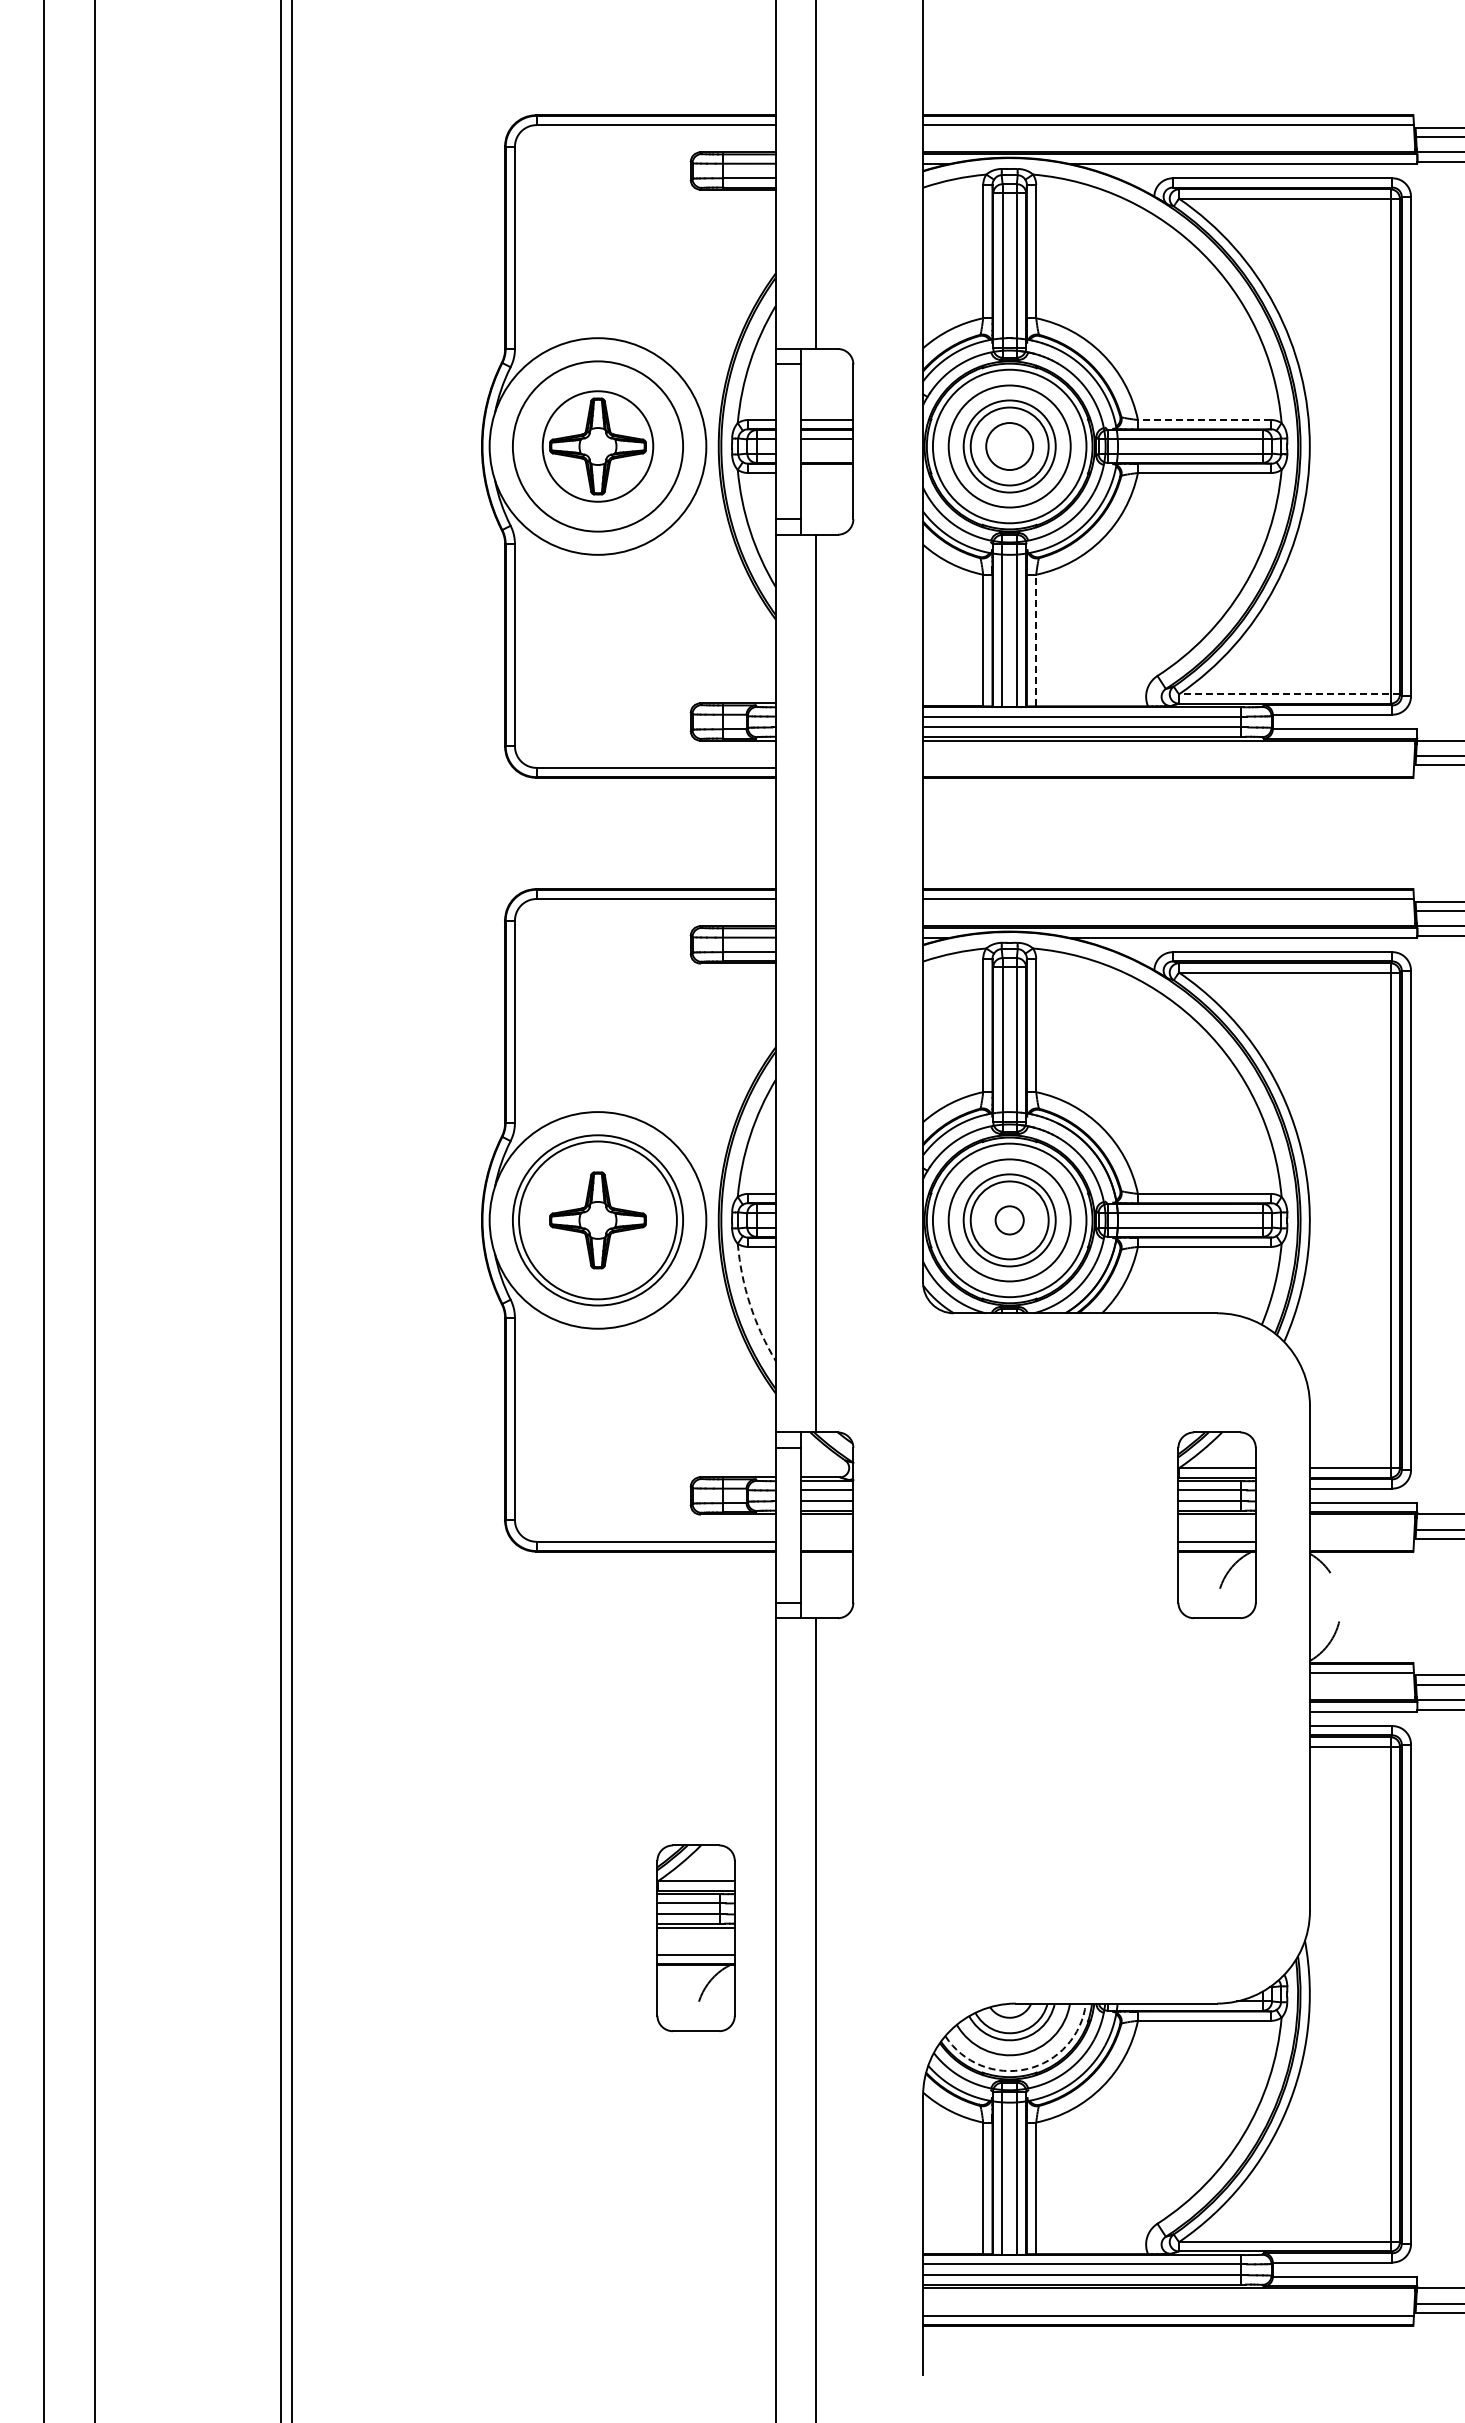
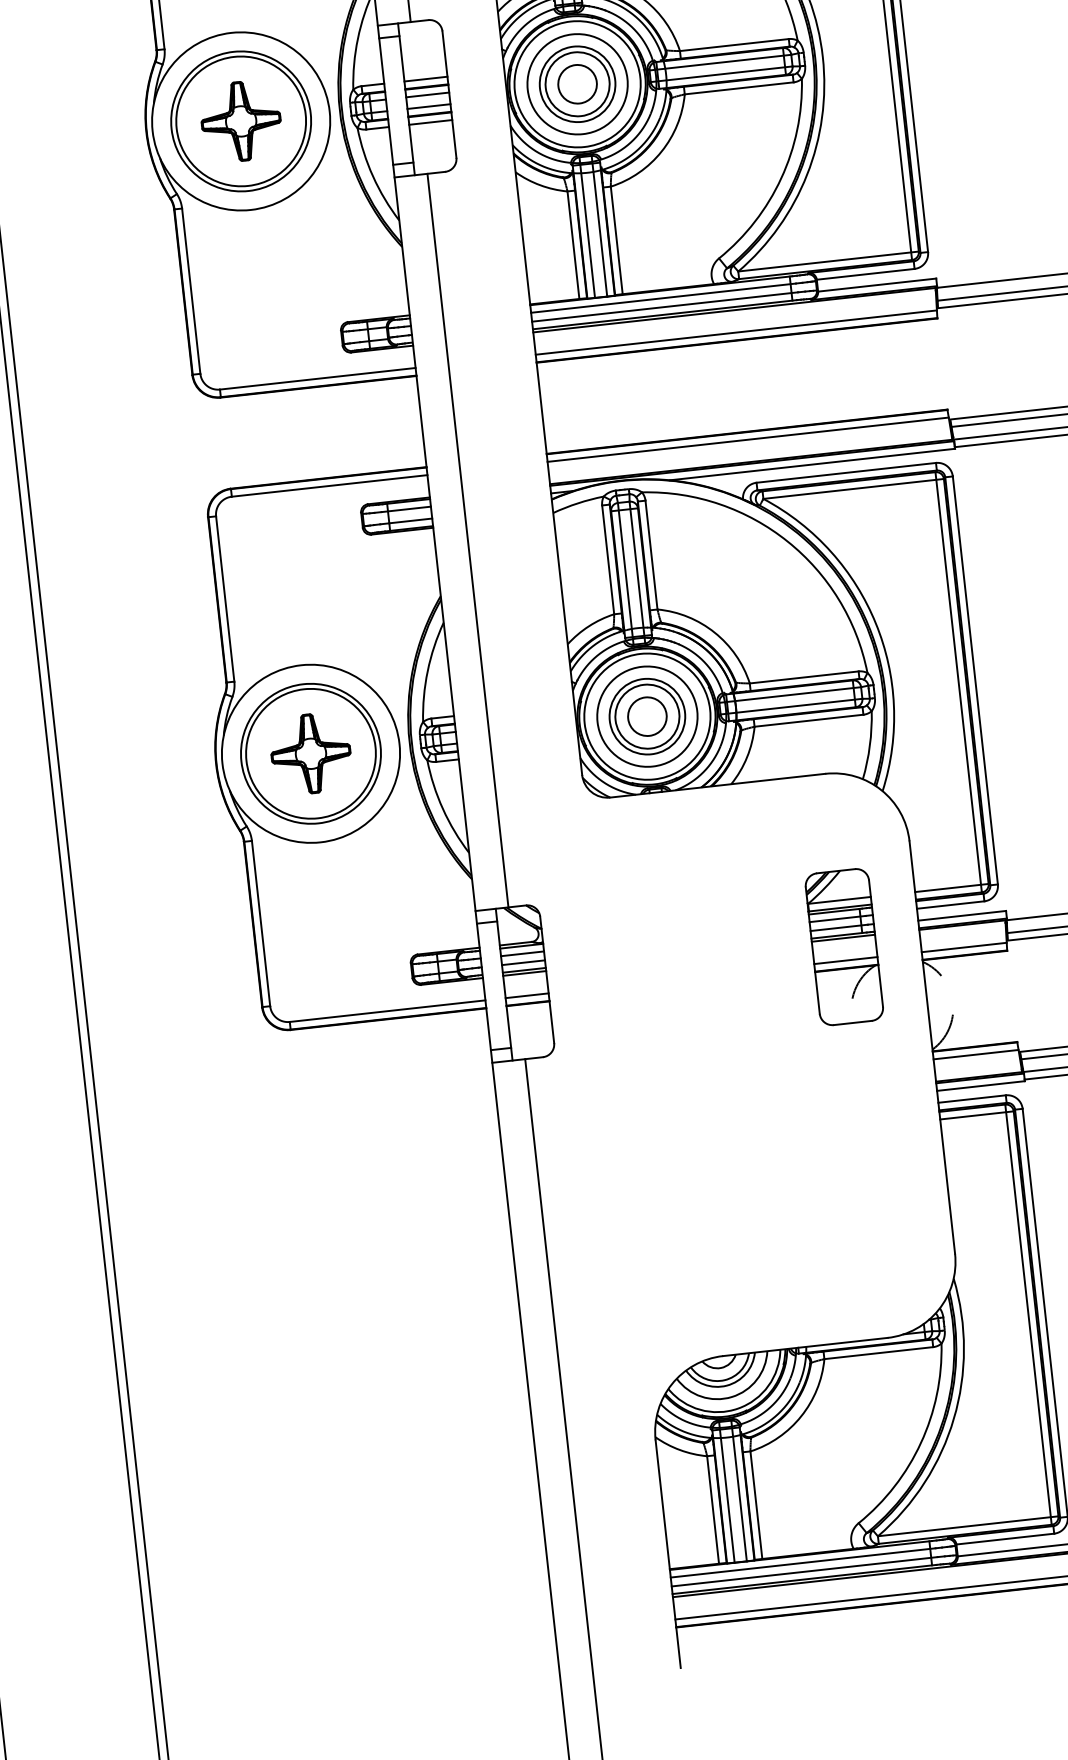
line: (1204, 420) -> (734, 45), dashed -> solid
circle: (597, 446) -> (240, 121), size x1.43
line: (826, 453) -> (428, 106), added
line: (826, 473) -> (430, 122), added
line: (1036, 640) -> (616, 240), dashed -> solid
line: (1288, 694) -> (827, 261), dashed -> solid
line: (1168, 767) -> (736, 332), added
circle: (1009, 1219) -> (647, 715), size x1.67
arc: (750, 1304) -> (443, 808), dashed -> solid
line: (826, 1541) -> (526, 995), added
line: (1361, 1541) -> (963, 947), added
part: (695, 1938) -> (455, 1331), removed
arc: (1027, 2069) -> (738, 1408), dashed -> solid

